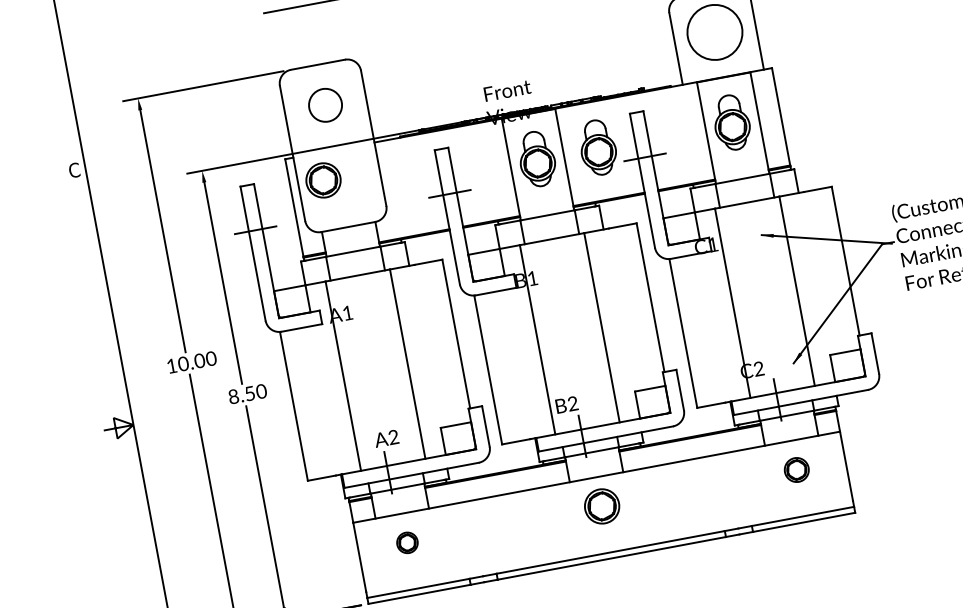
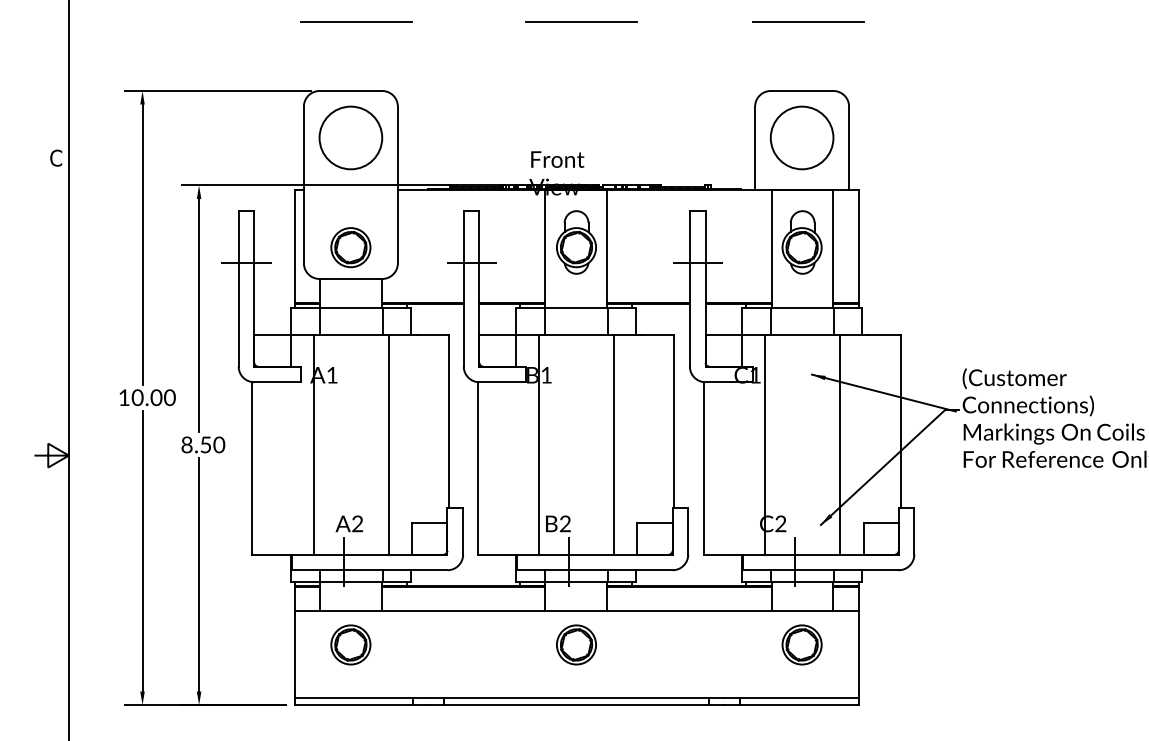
circle: (325, 104) -> (350, 137), size x1.67
part: (597, 147) -> (646, 242), removed
part: (323, 180) -> (350, 247), moved
part: (796, 469) -> (801, 644), size x1.43
part: (407, 542) -> (350, 644), size x1.67

